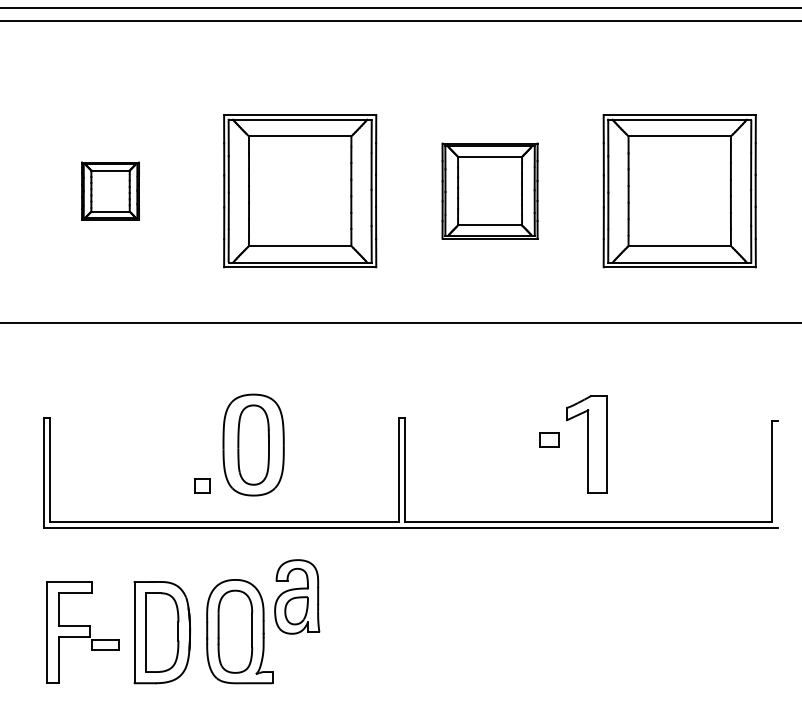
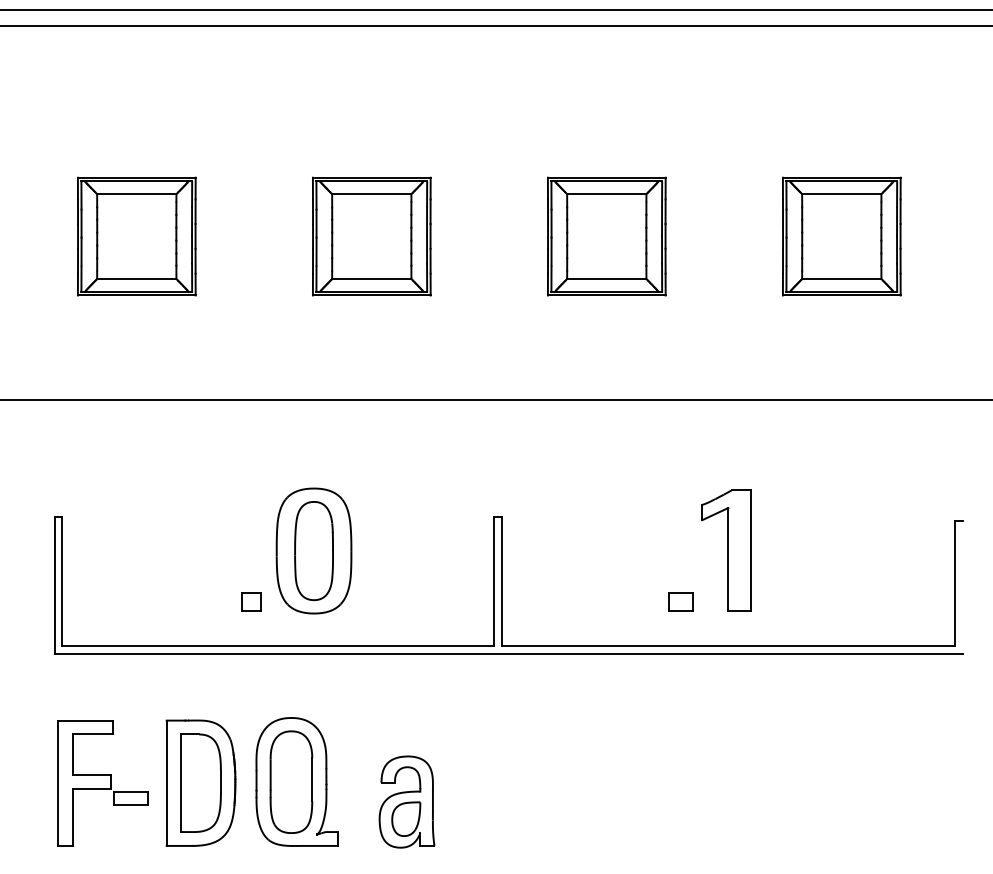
part: (110, 191) -> (136, 236), size x1.67
part: (300, 191) -> (371, 236), size x0.62
part: (679, 191) -> (841, 236), size x0.62
part: (549, 439) -> (680, 601), moved
part: (296, 596) -> (406, 801), moved

